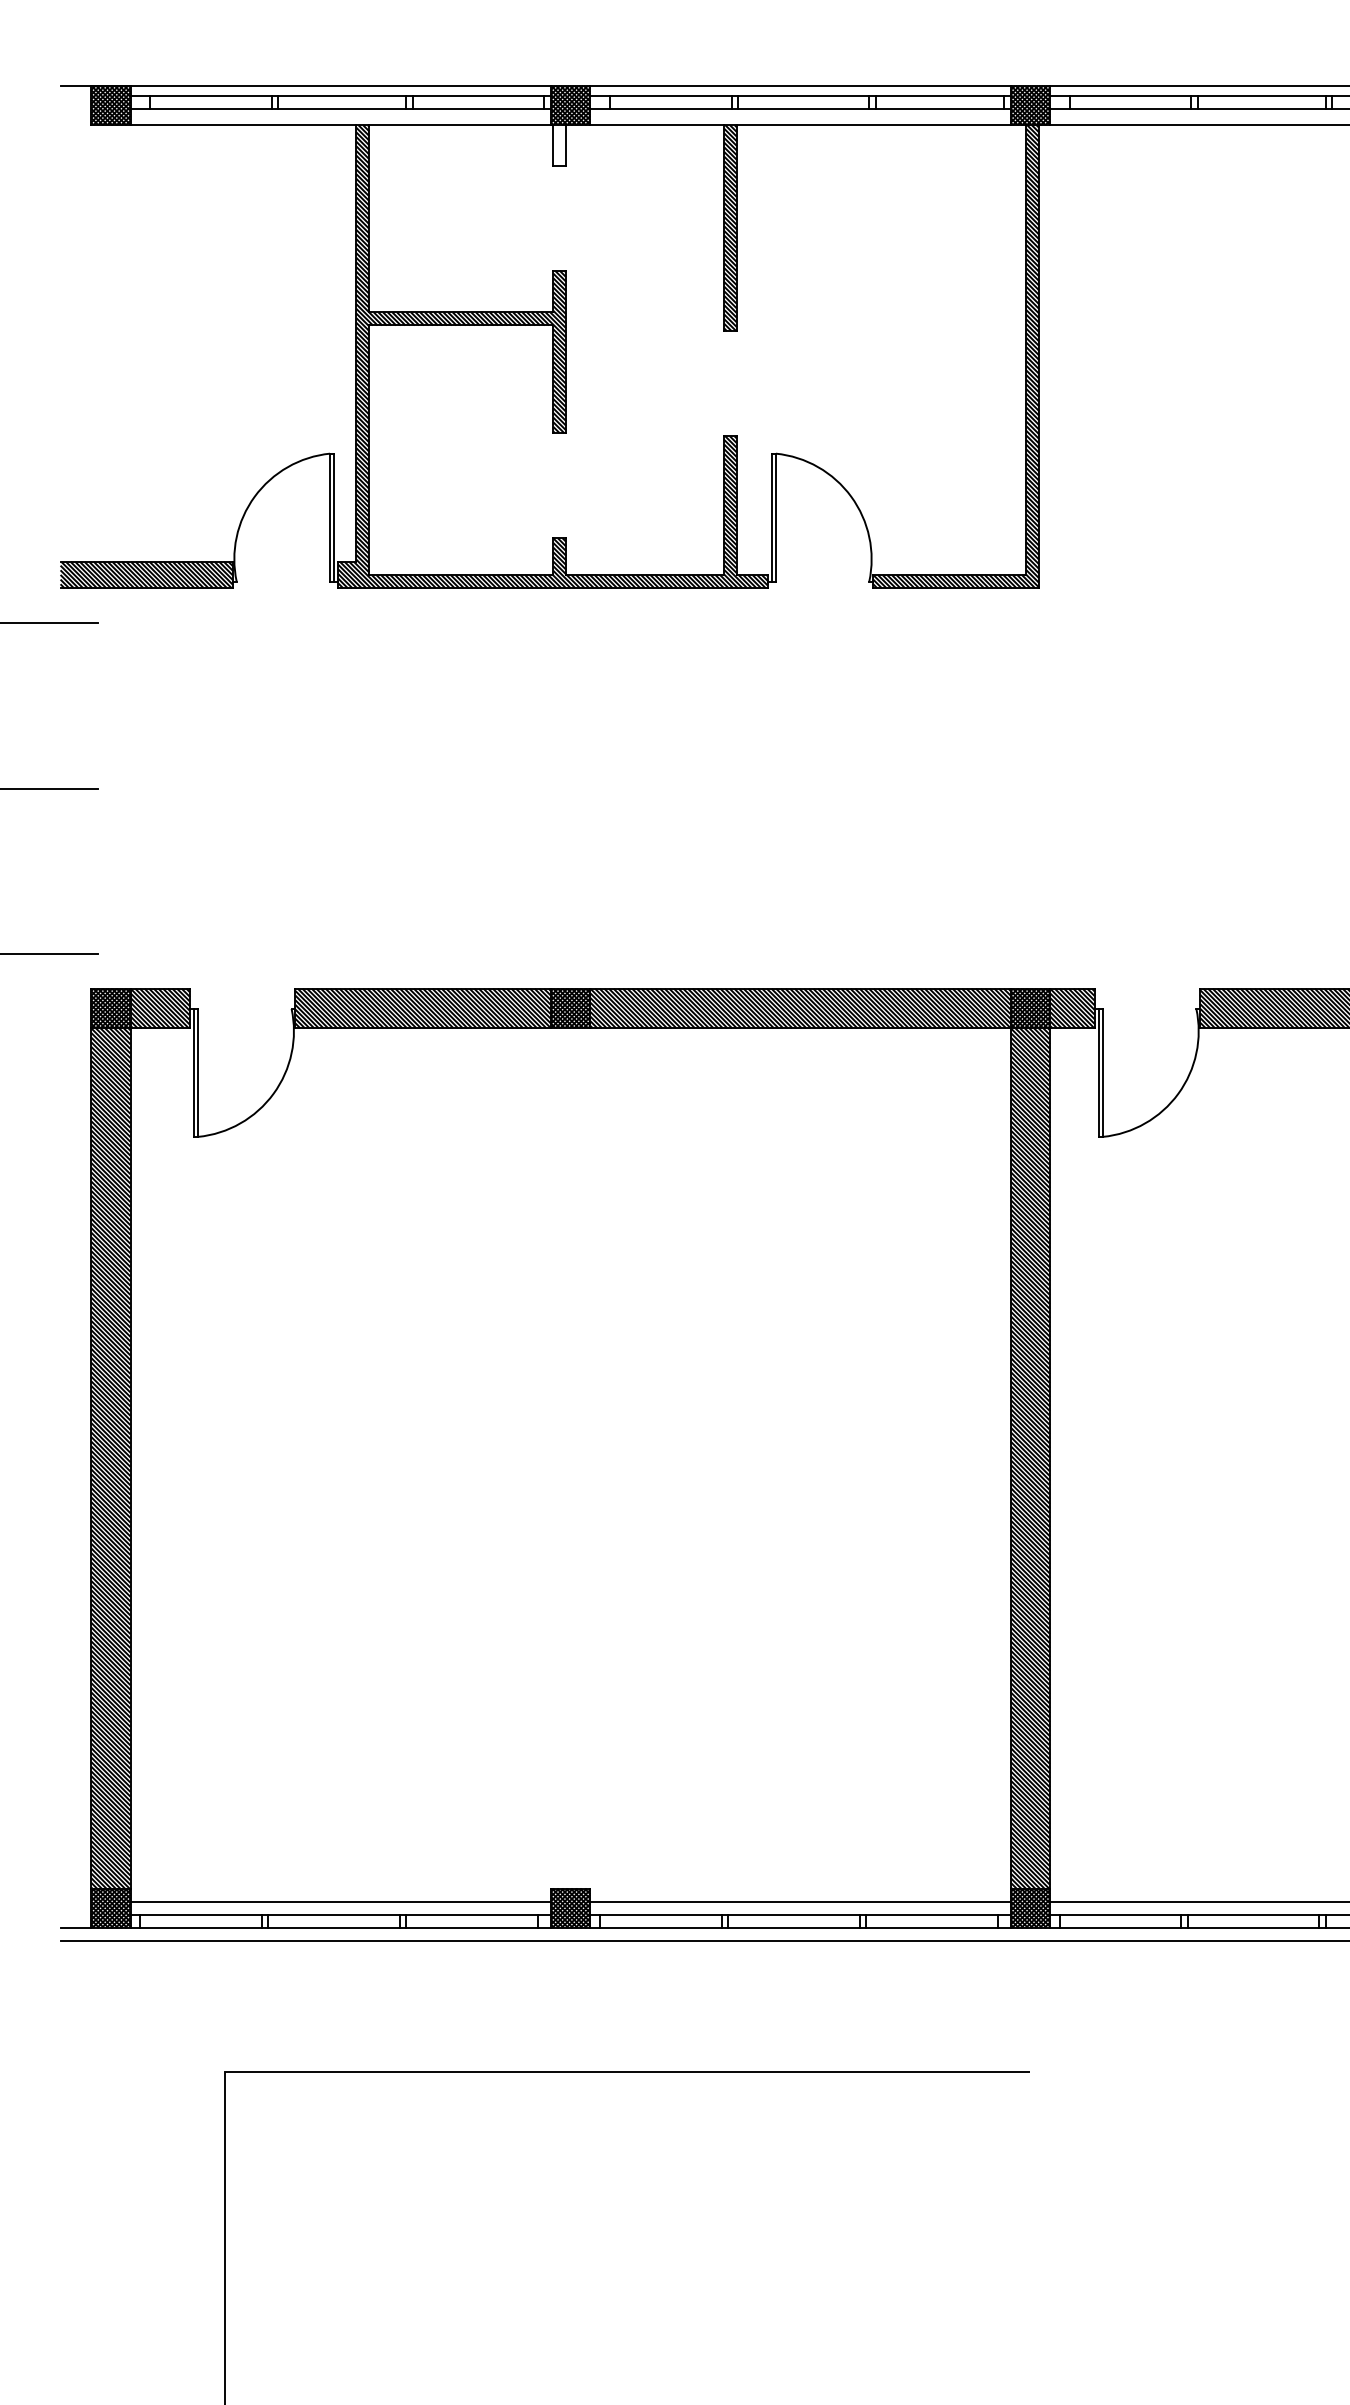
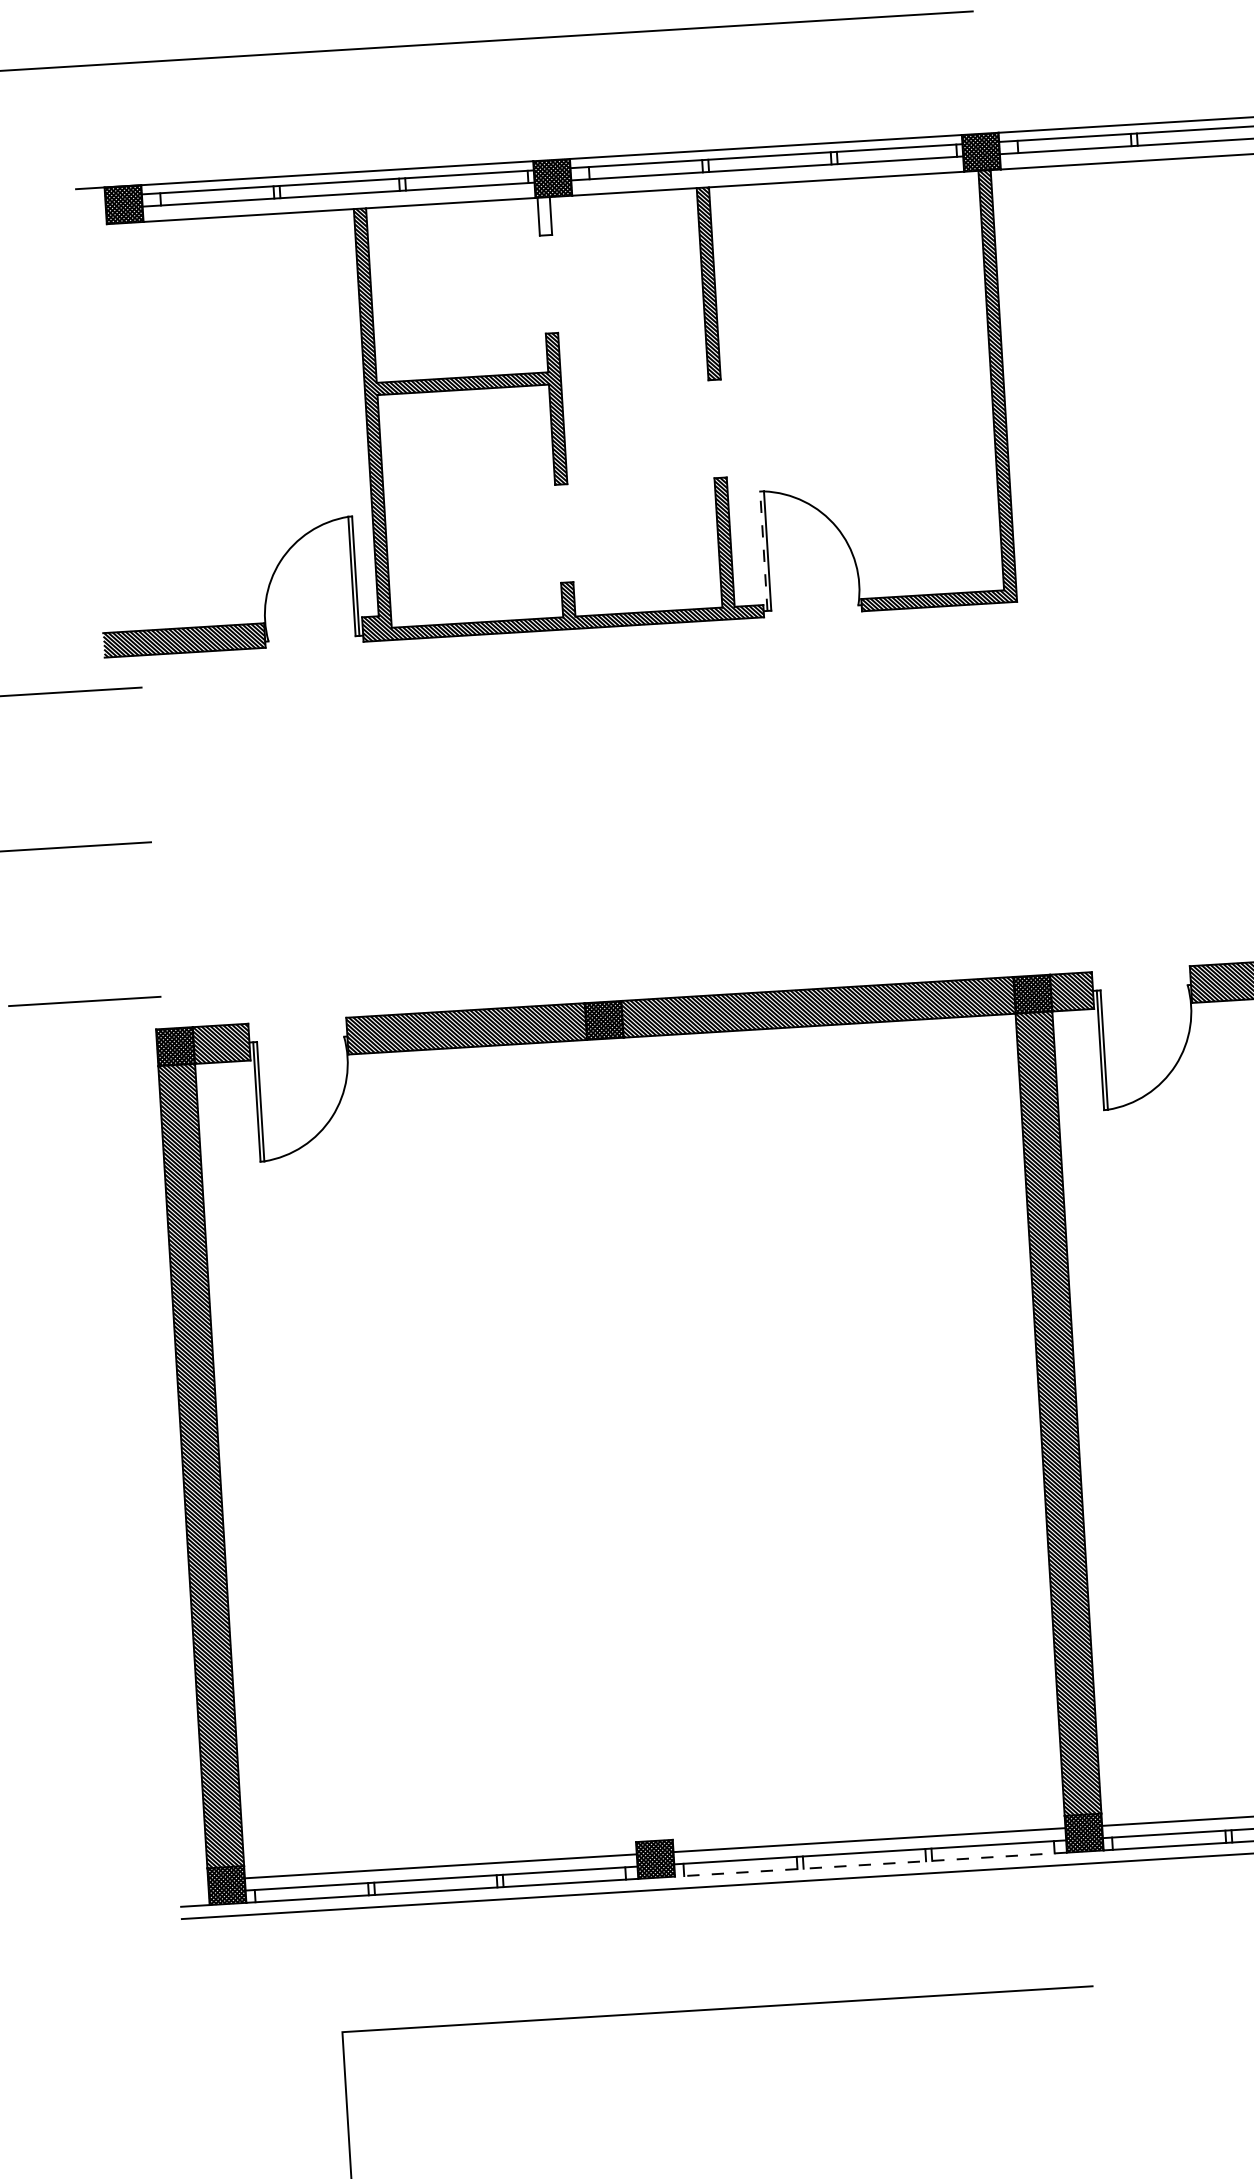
line: (771, 517) -> (763, 551), solid -> dashed
line: (799, 1928) -> (870, 1865), solid -> dashed

